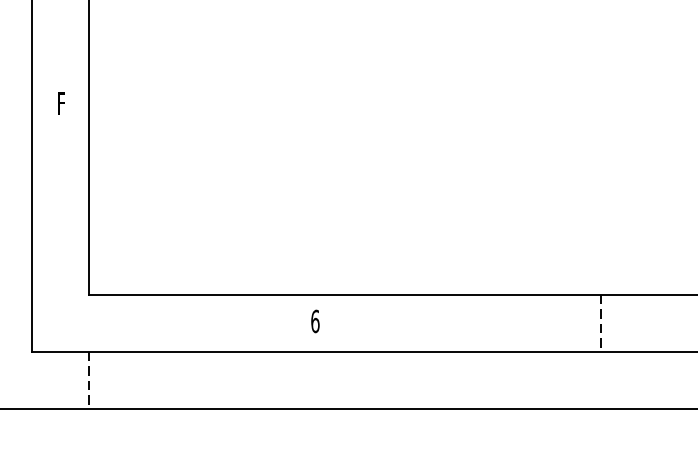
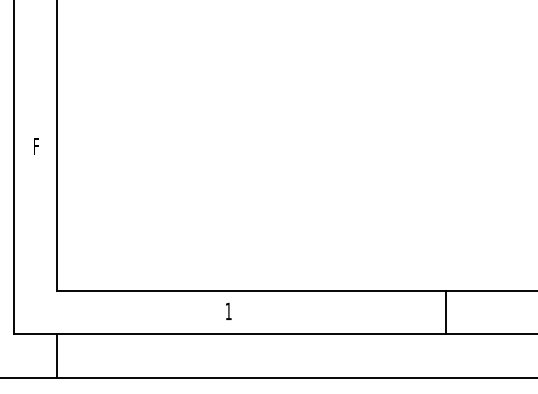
text: (315, 321) -> (228, 311), 6 -> 1
line: (601, 322) -> (445, 312), dashed -> solid
line: (88, 380) -> (56, 356), dashed -> solid

